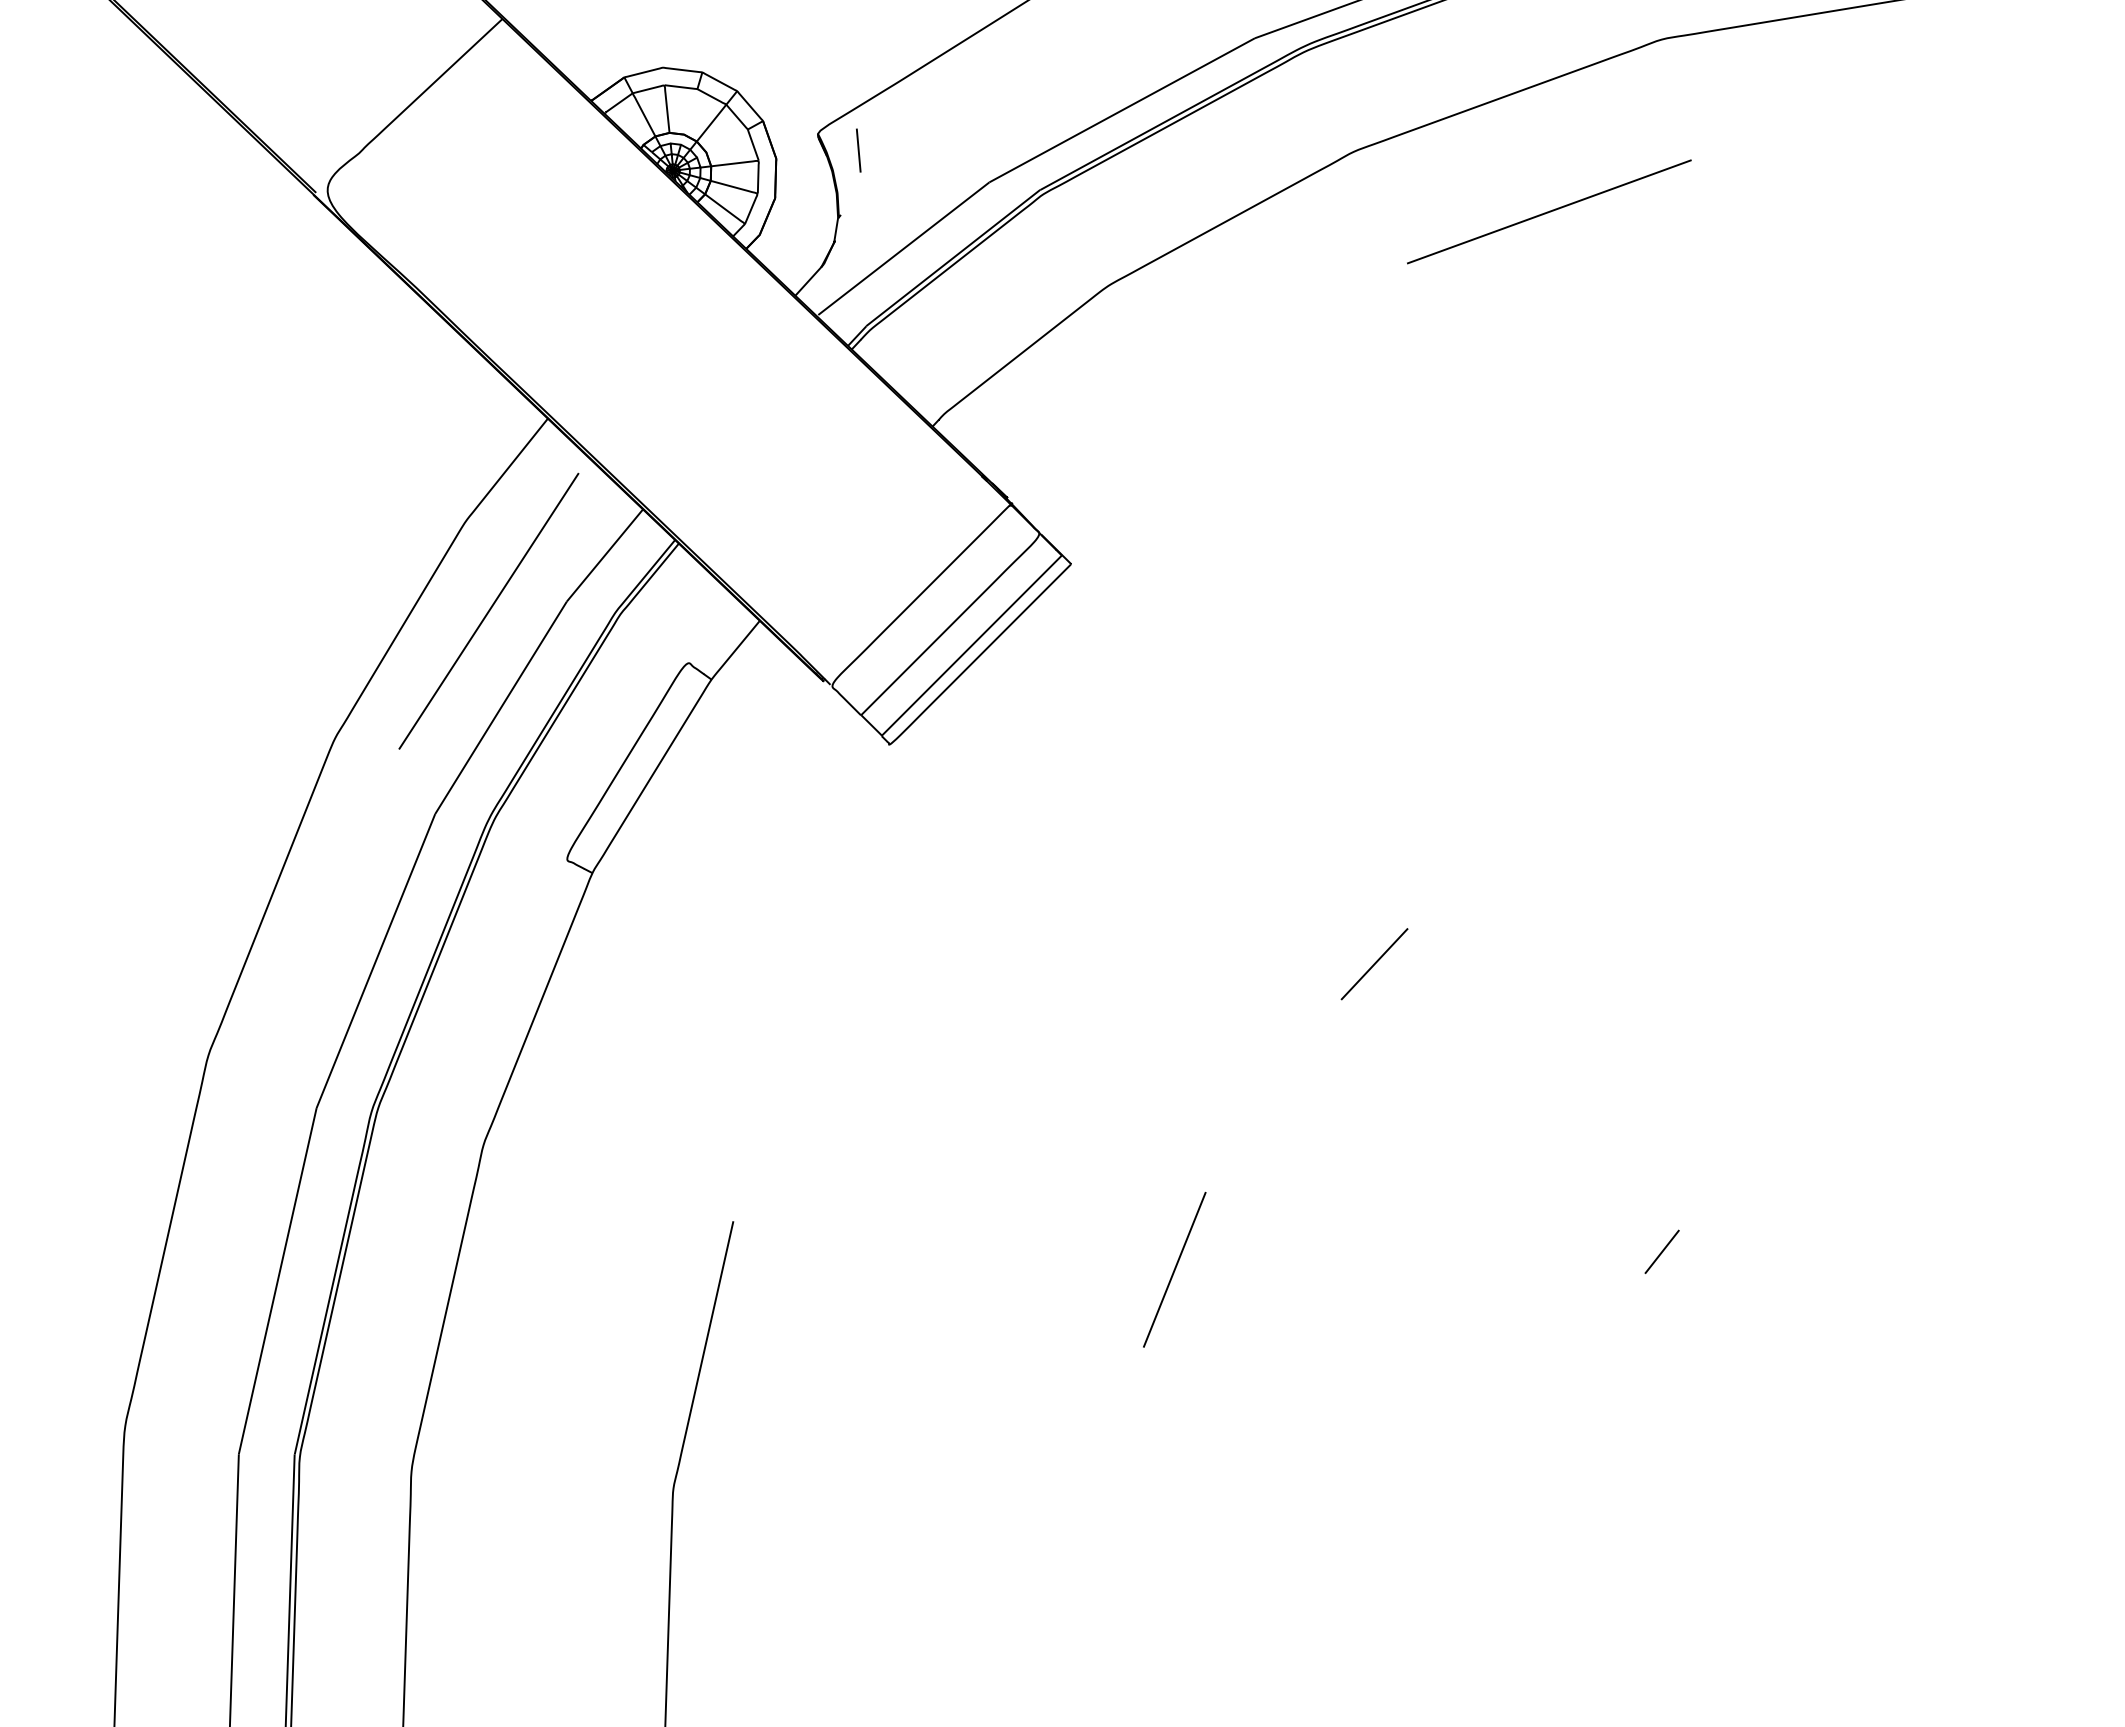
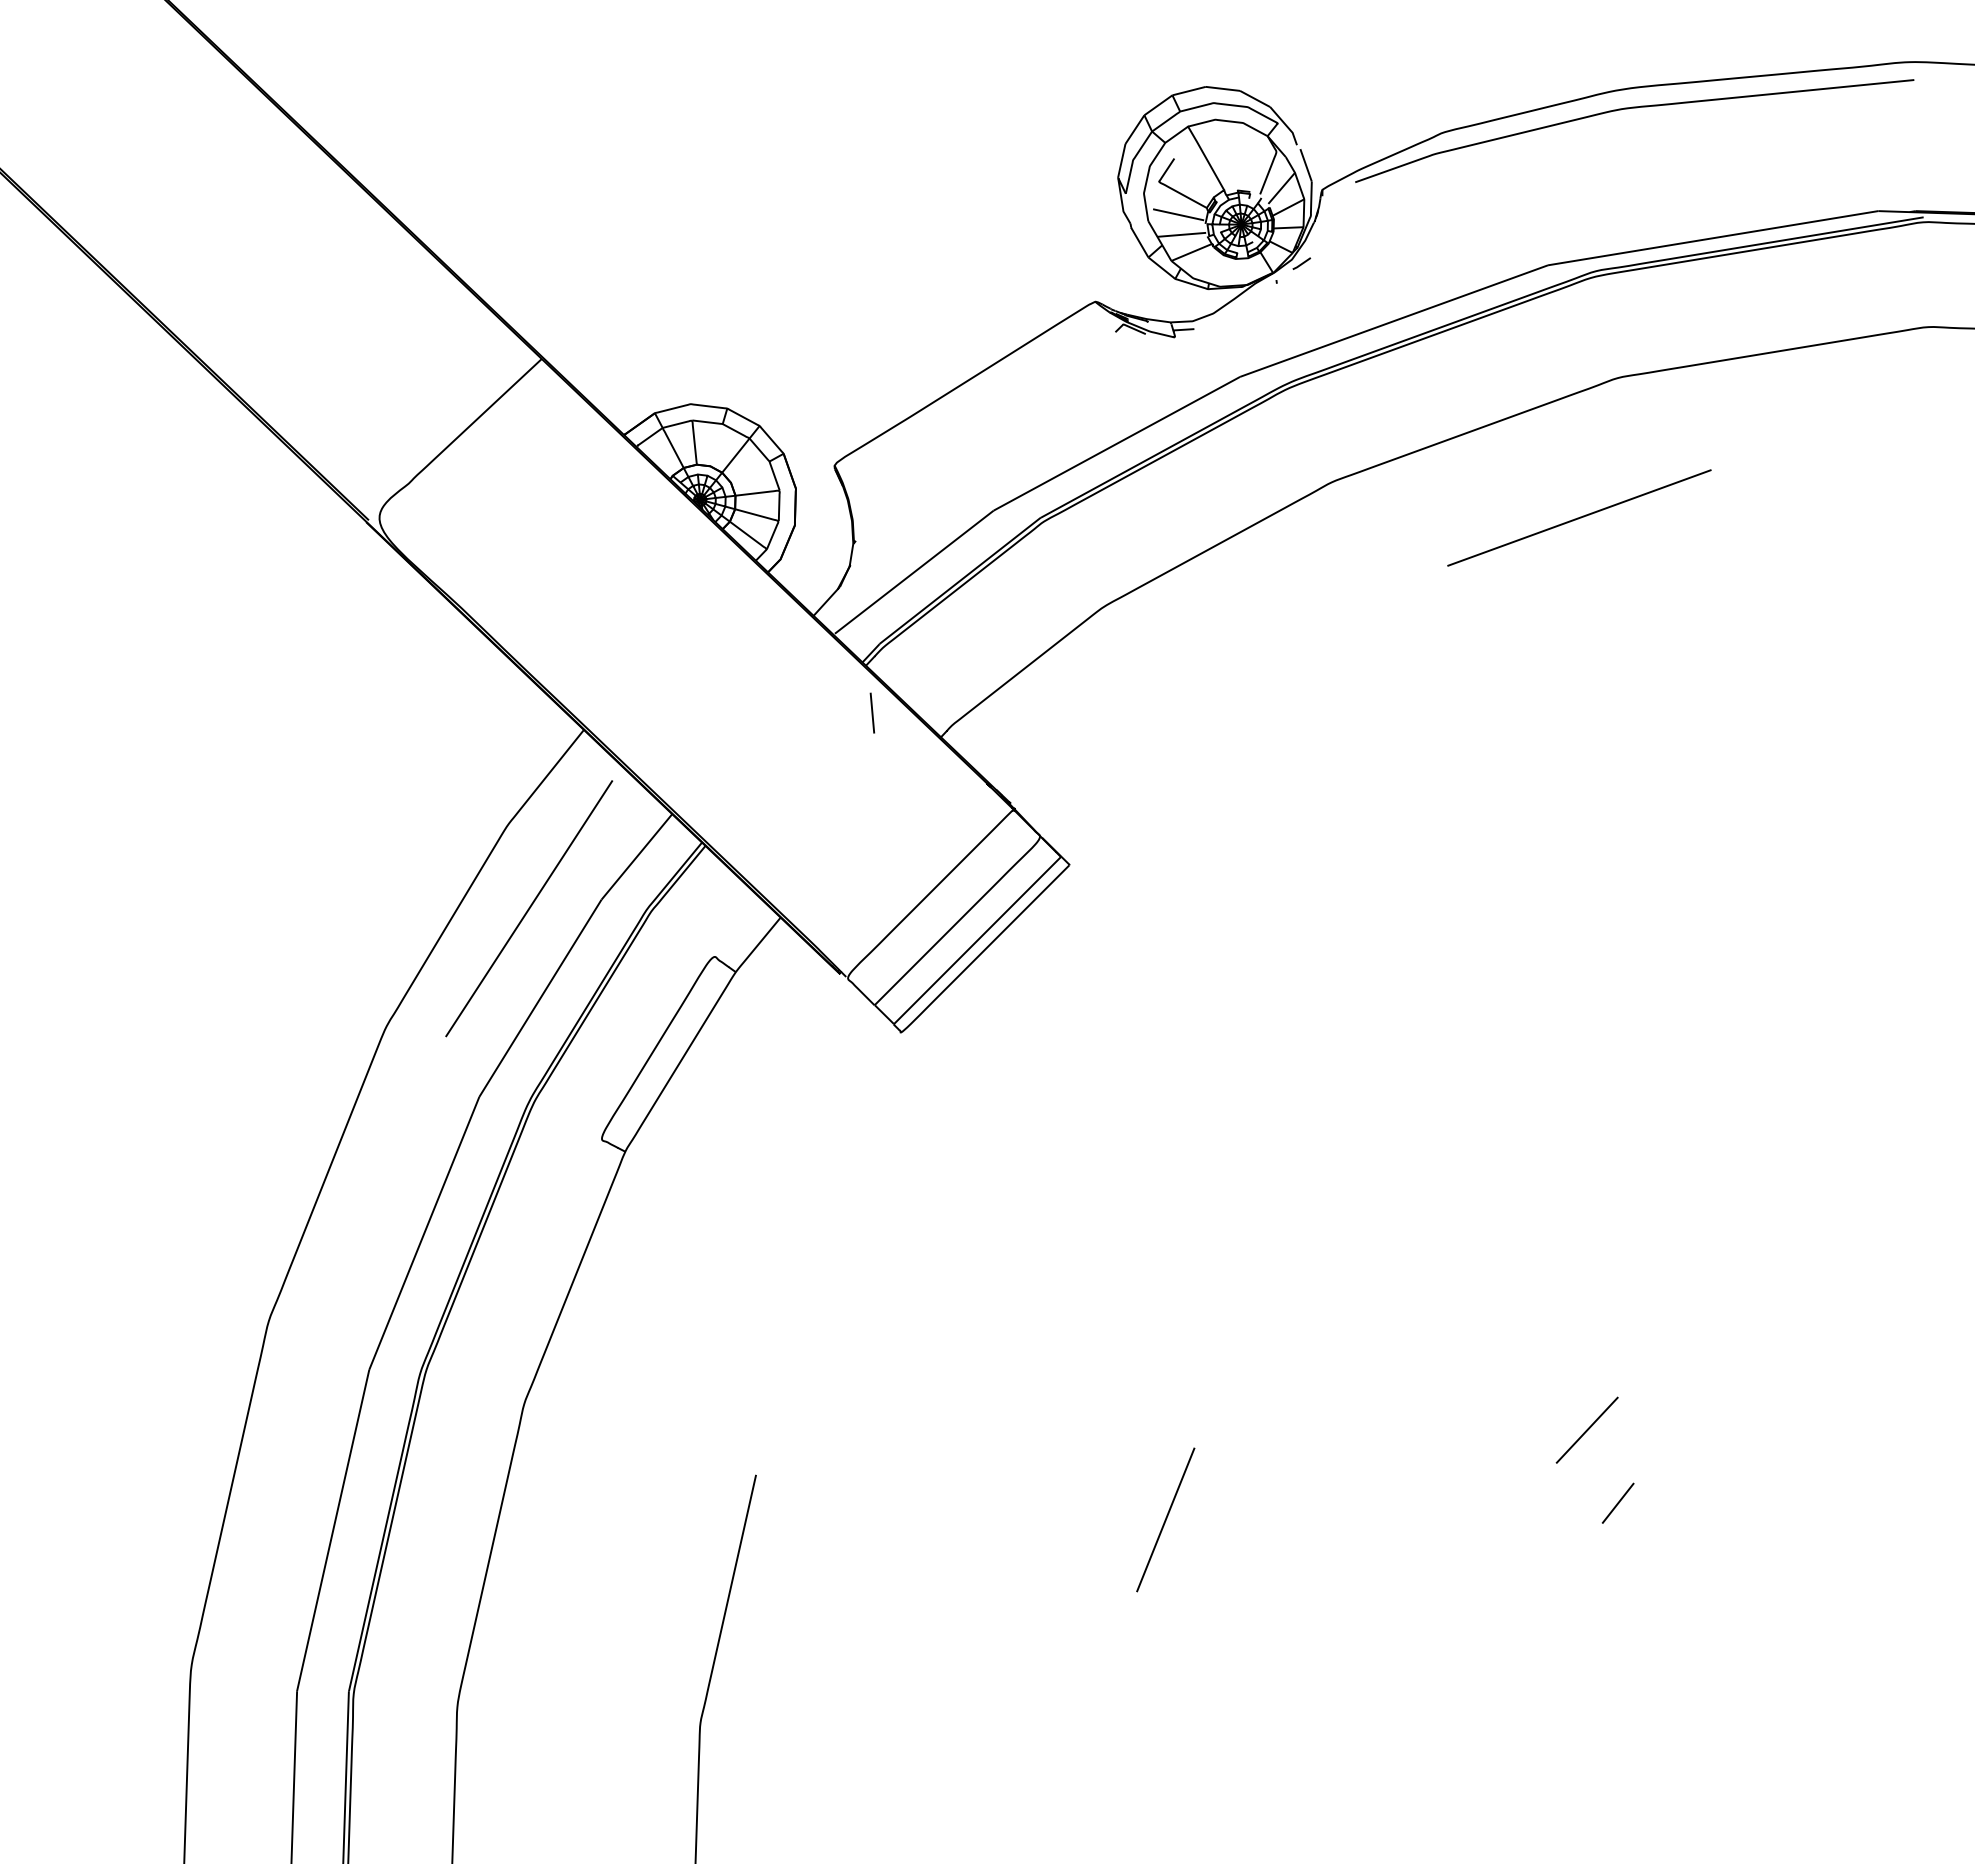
line: (858, 149) -> (872, 712), moved
line: (1549, 211) -> (1579, 517), moved
line: (1373, 963) -> (1586, 1429), moved

